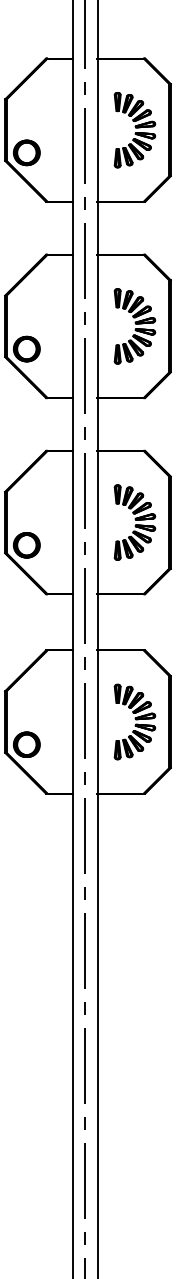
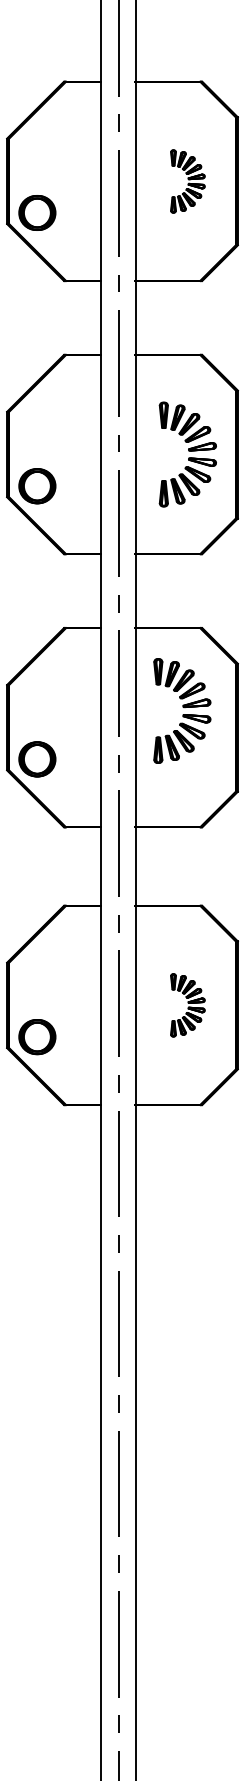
part: (134, 130) -> (187, 181), size x0.6
part: (134, 522) -> (181, 710), moved
part: (134, 721) -> (187, 1004), size x0.6

